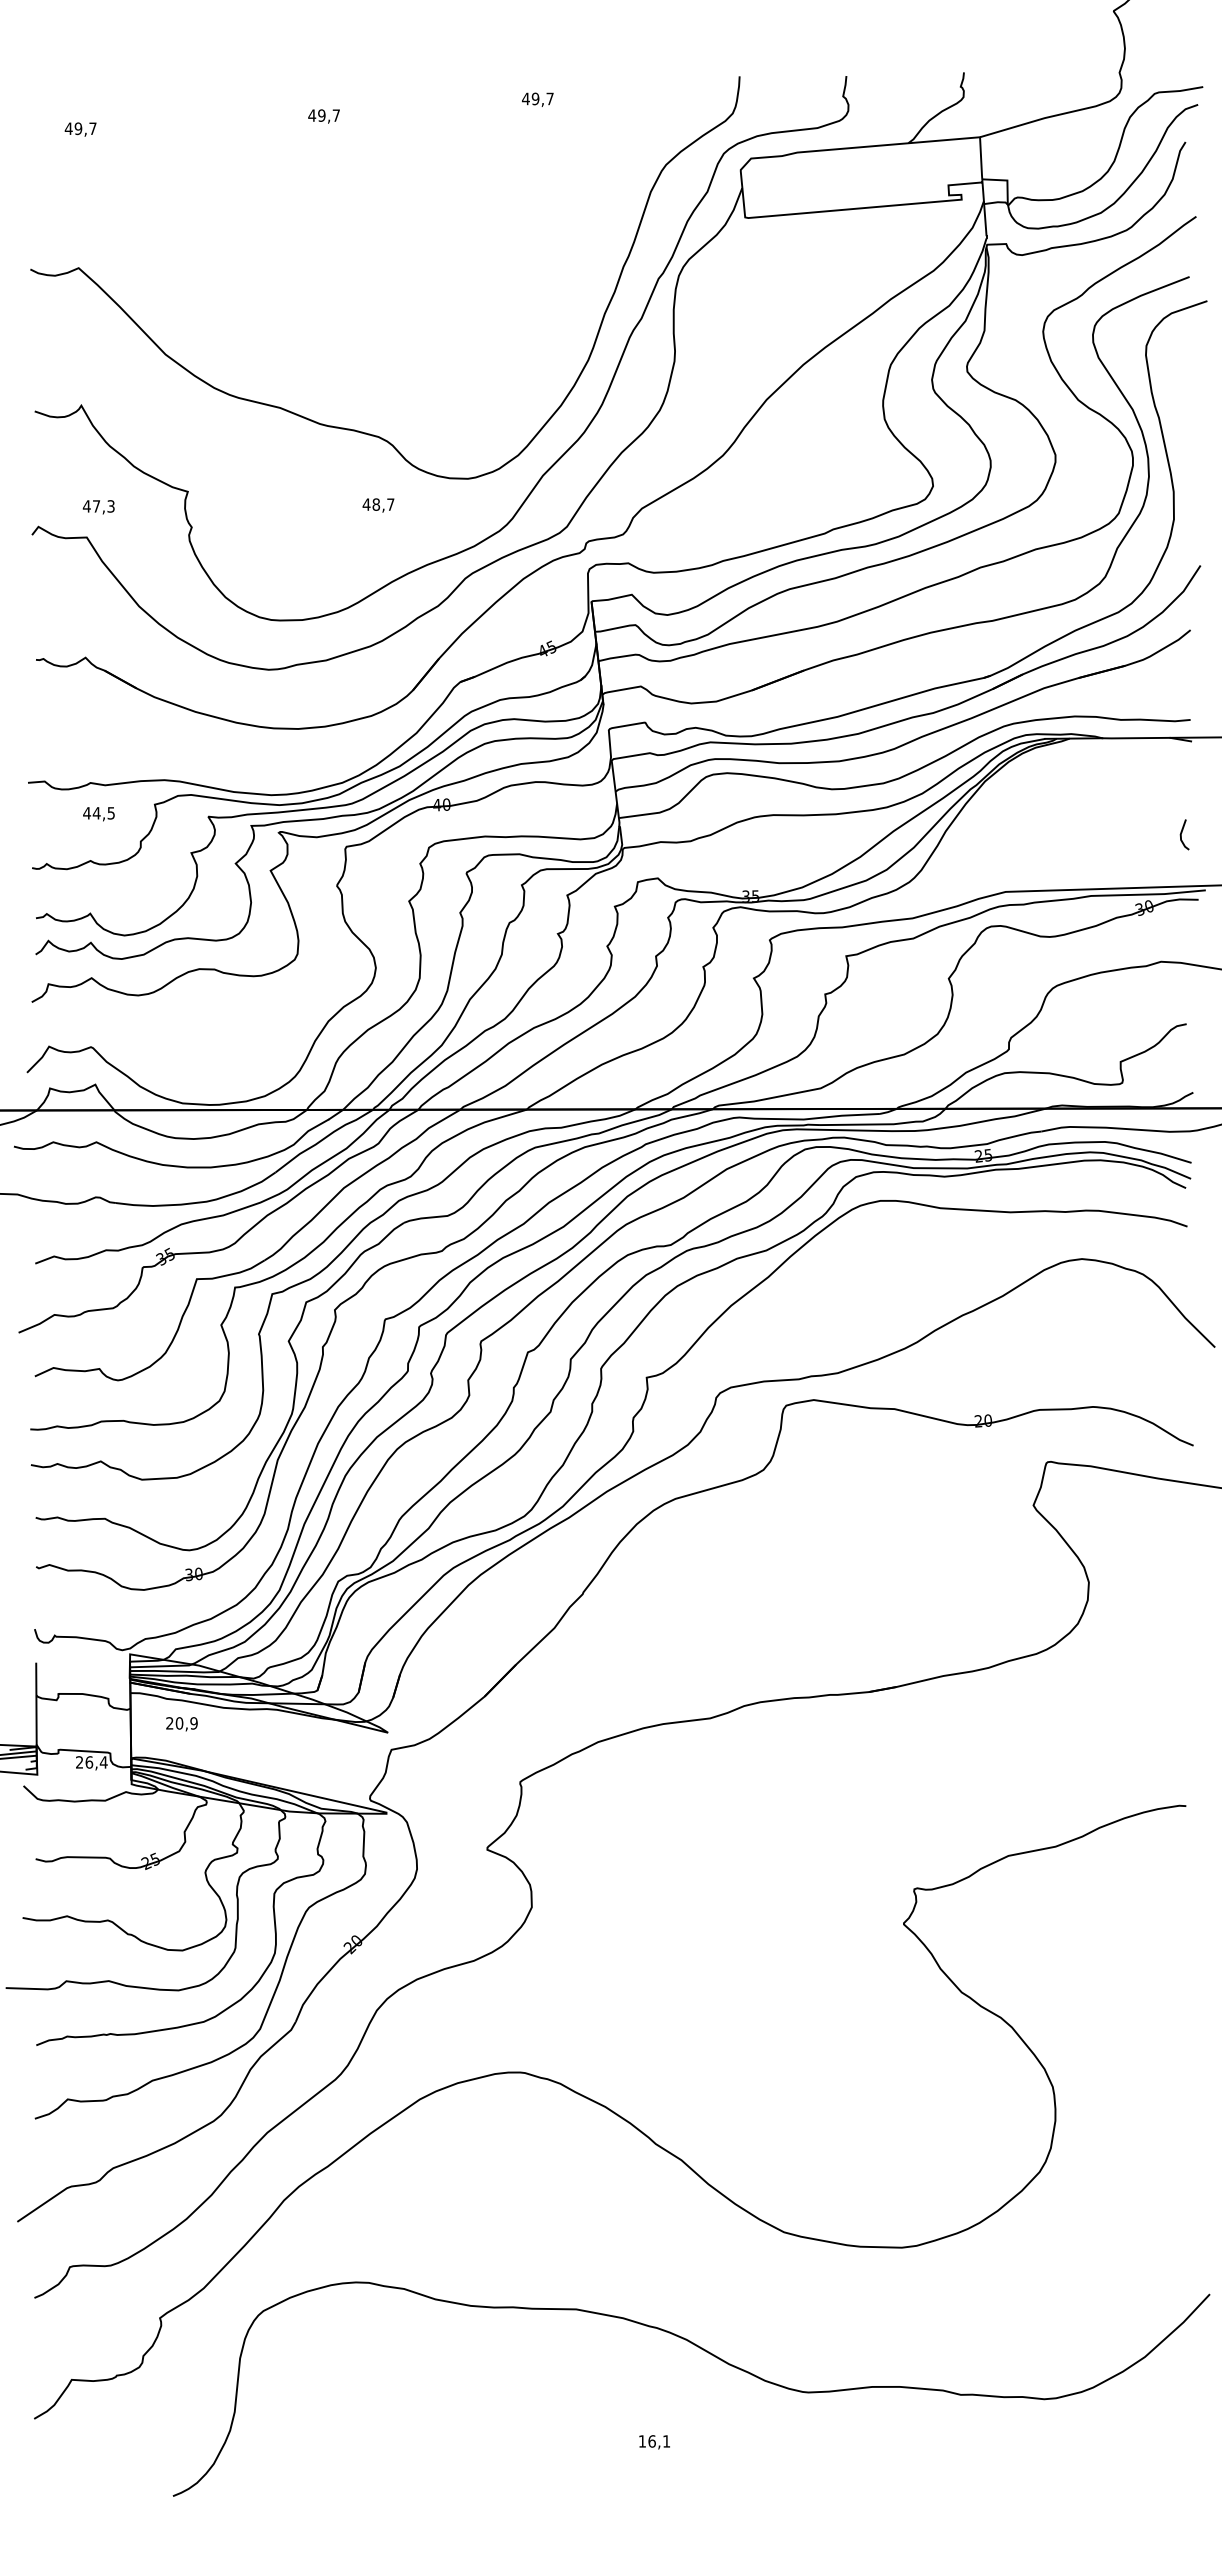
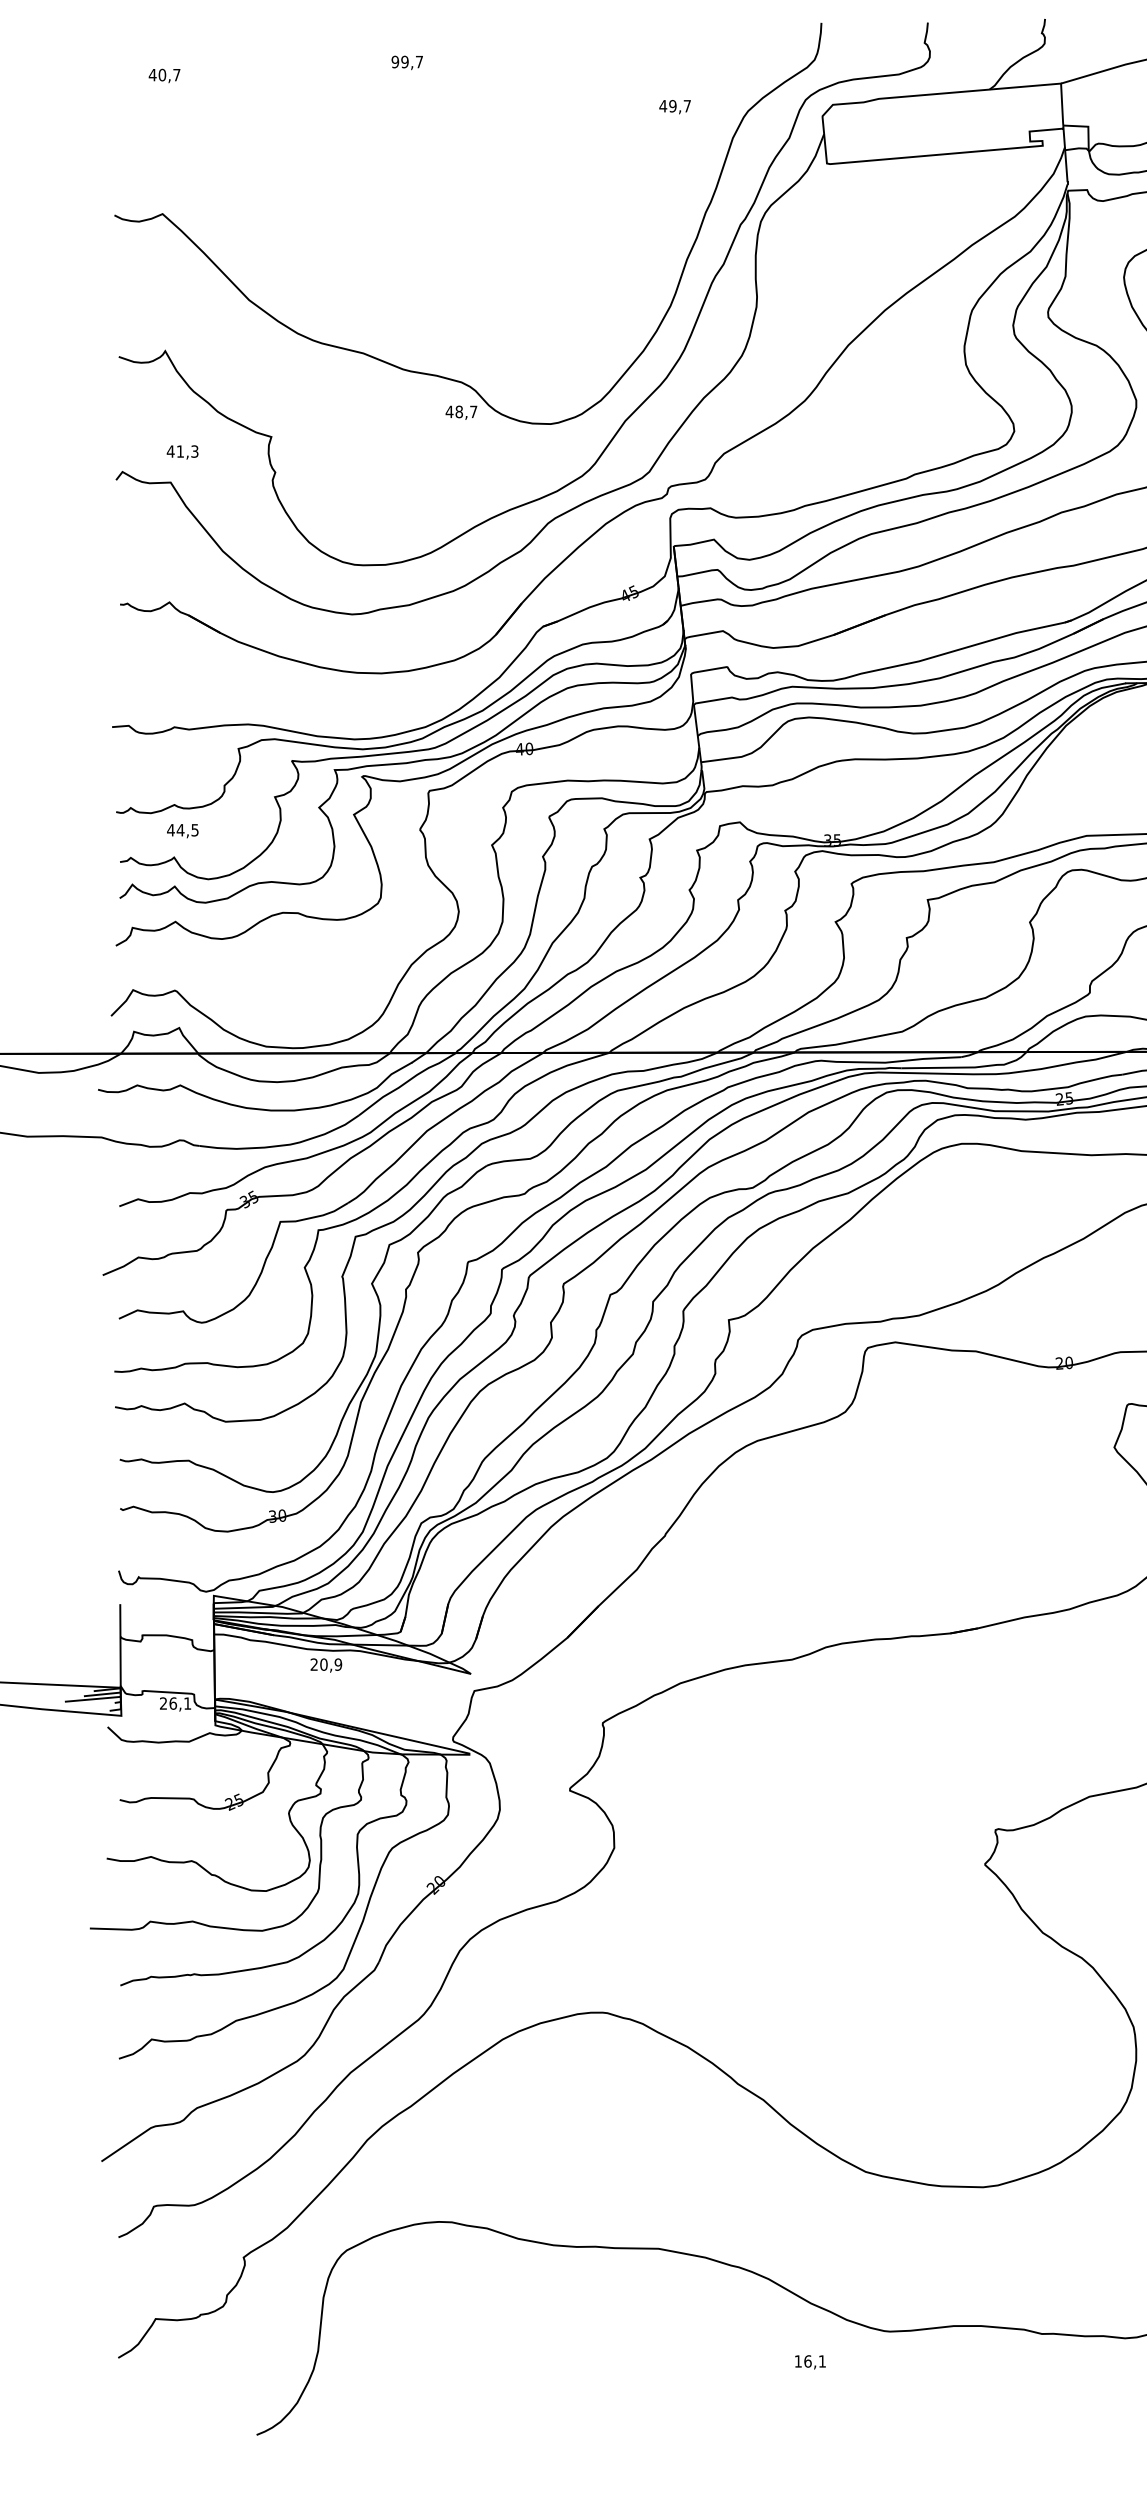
text: (537, 99) -> (674, 106), moved
text: (312, 115) -> (395, 61), 49,7 -> 99,7
text: (78, 128) -> (162, 74), 49,7 -> 40,7
text: (378, 505) -> (461, 412), moved
text: (96, 506) -> (180, 451), 47,3 -> 41,3
text: (98, 814) -> (182, 831), moved
text: (181, 1724) -> (325, 1665), moved
text: (103, 1762) -> (187, 1703), 26,4 -> 26,1
text: (654, 2442) -> (810, 2362), moved

